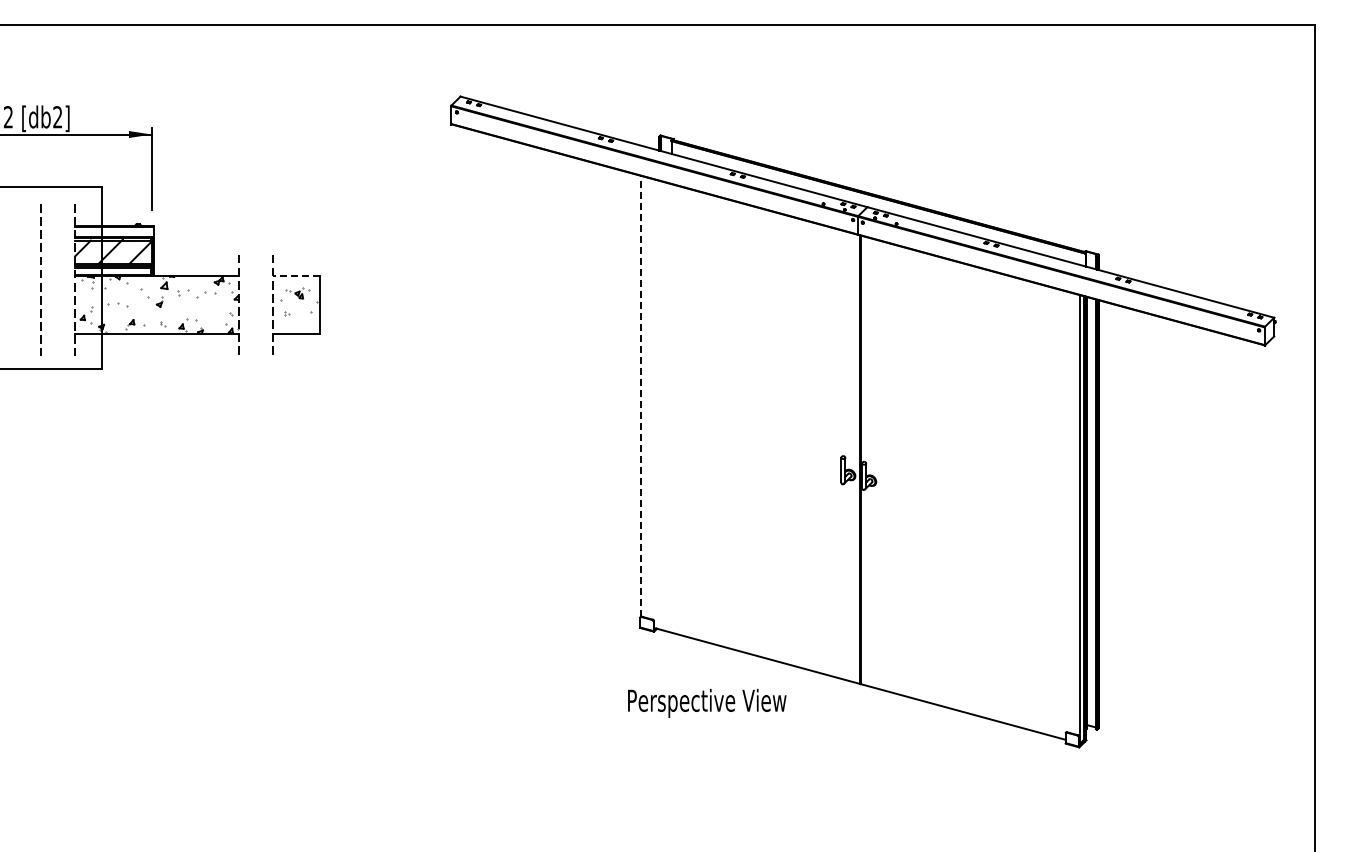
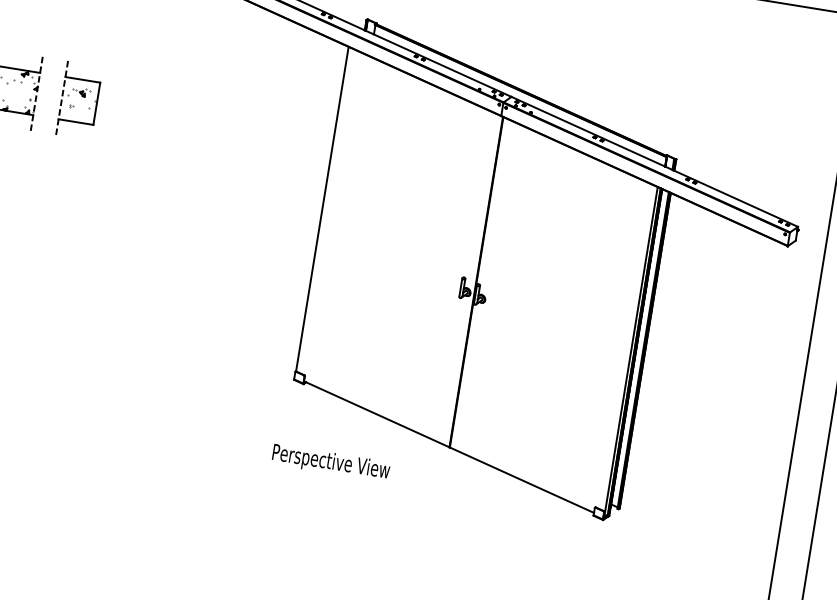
line: (296, 276) -> (82, 79), dashed -> solid
line: (641, 395) -> (322, 208), dashed -> solid
text: (707, 703) -> (331, 463), moved

